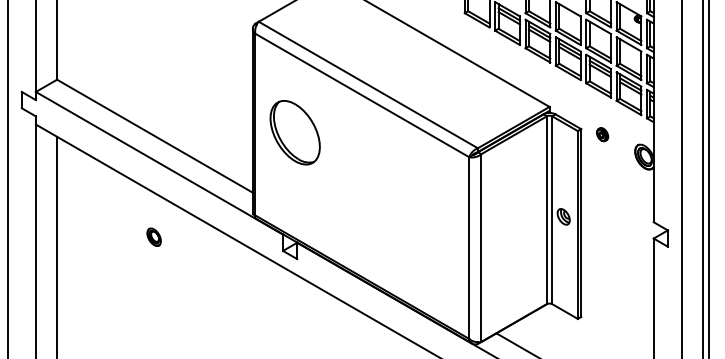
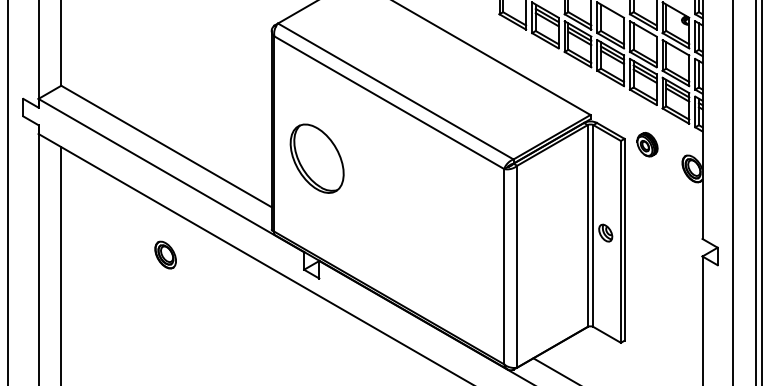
part: (294, 132) -> (316, 158), moved
part: (602, 134) -> (647, 144), size x1.67
part: (154, 236) -> (165, 254), size x1.43

